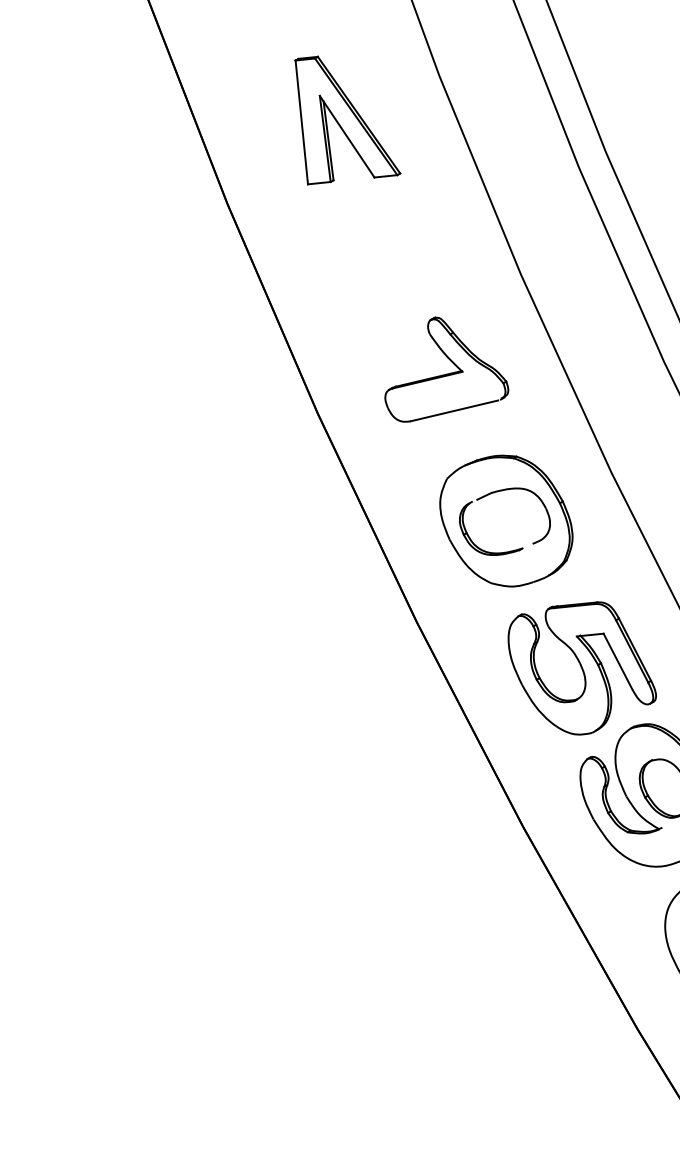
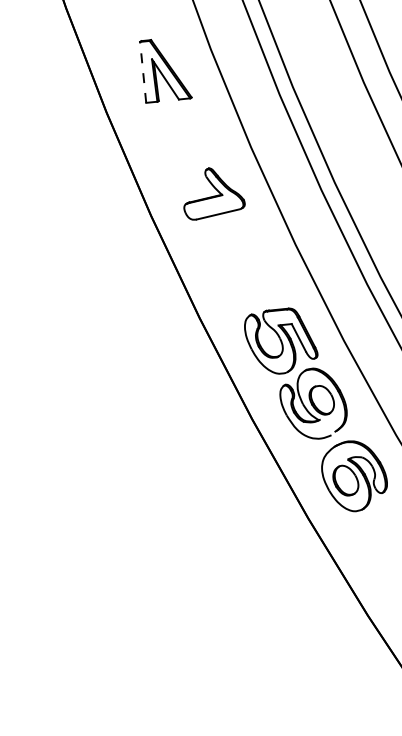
line: (302, 122) -> (143, 72), solid -> dashed
part: (505, 520) -> (243, 268), removed

